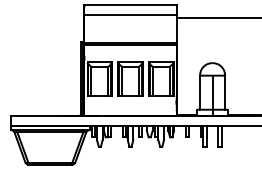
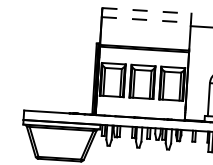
line: (131, 5) -> (147, 11), solid -> dashed
line: (131, 14) -> (147, 19), solid -> dashed

